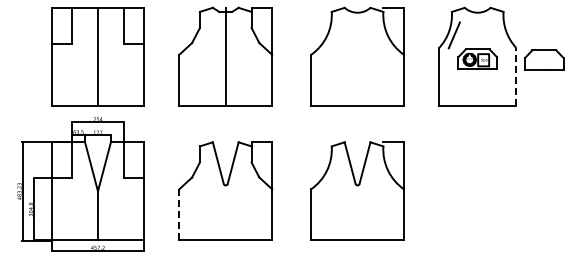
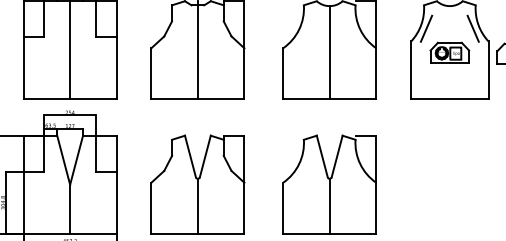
line: (500, 35) -> (472, 28), added
line: (357, 59) -> (329, 52), added
line: (516, 77) -> (488, 70), dashed -> solid
line: (225, 212) -> (197, 205), added
line: (357, 212) -> (329, 205), added
line: (179, 214) -> (151, 207), dashed -> solid

